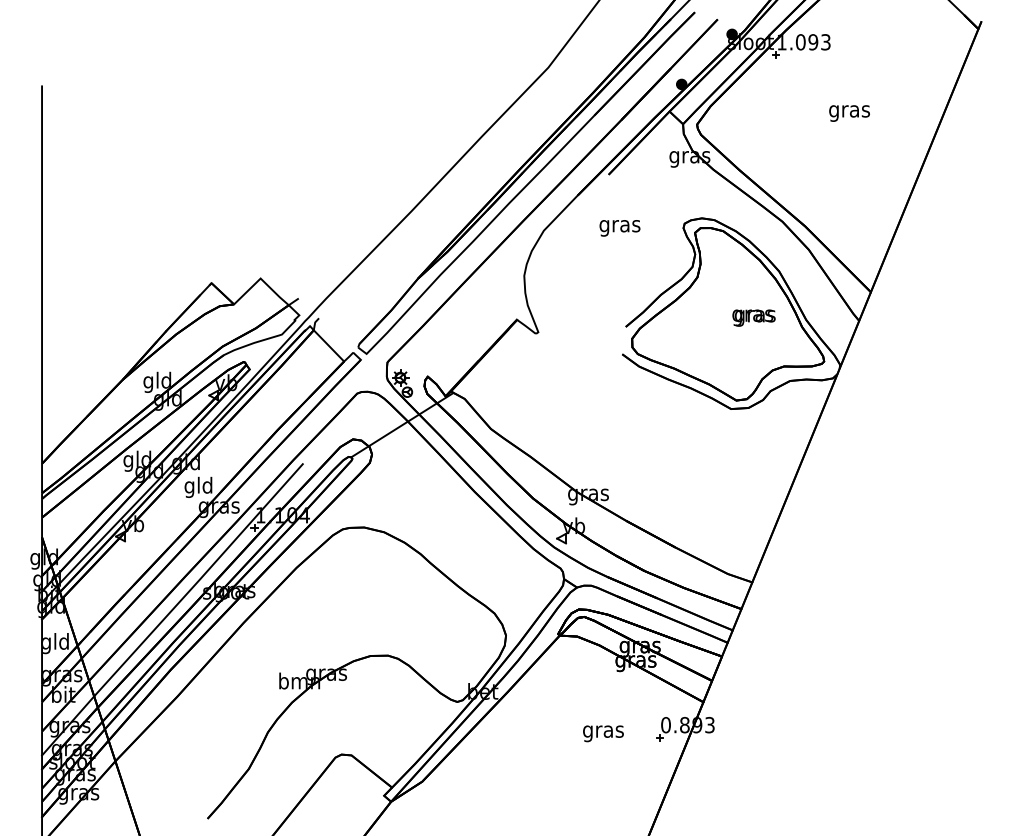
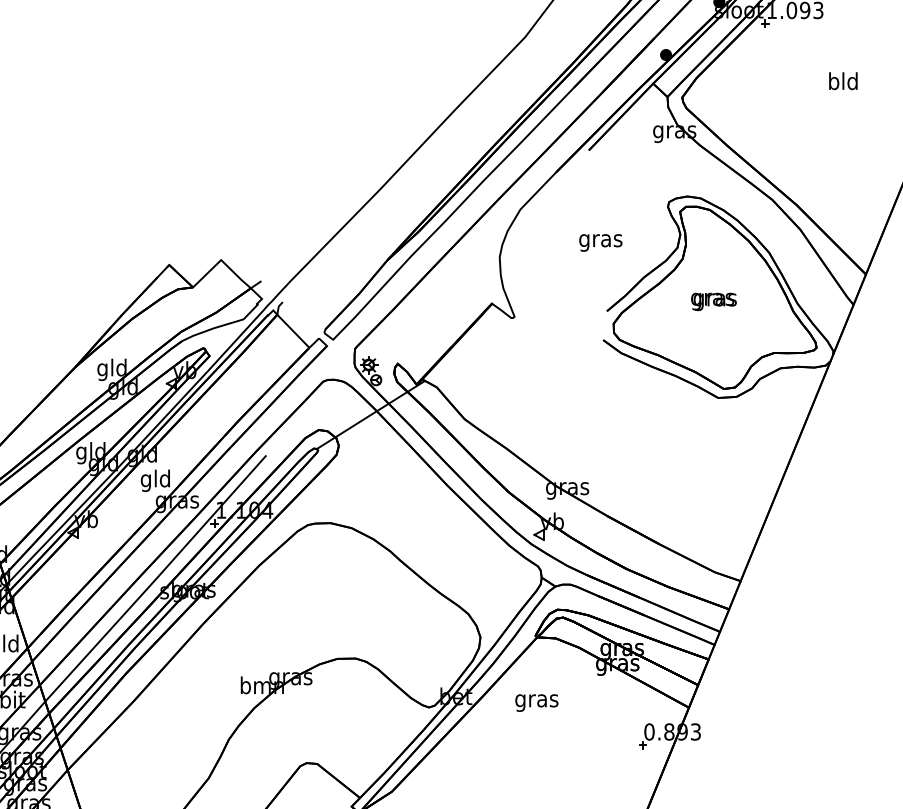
text: (849, 110) -> (843, 82), gras -> bld
text: (619, 228) -> (600, 243), moved
text: (753, 317) -> (713, 301), moved
text: (603, 733) -> (536, 702), moved

